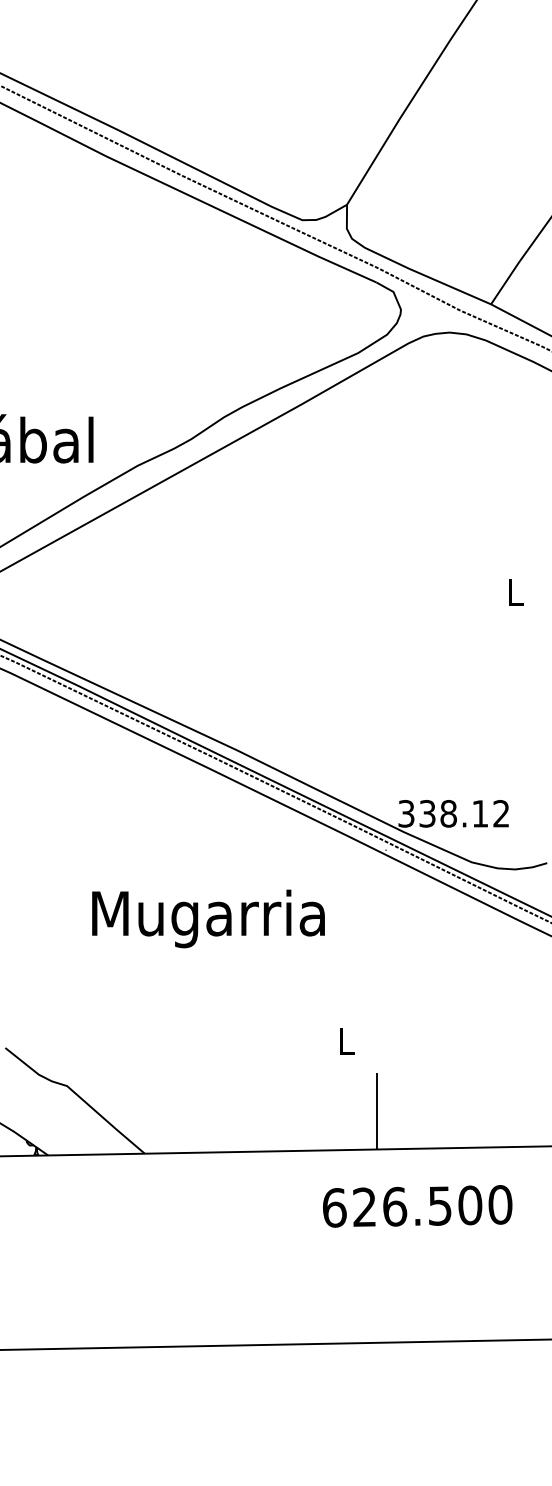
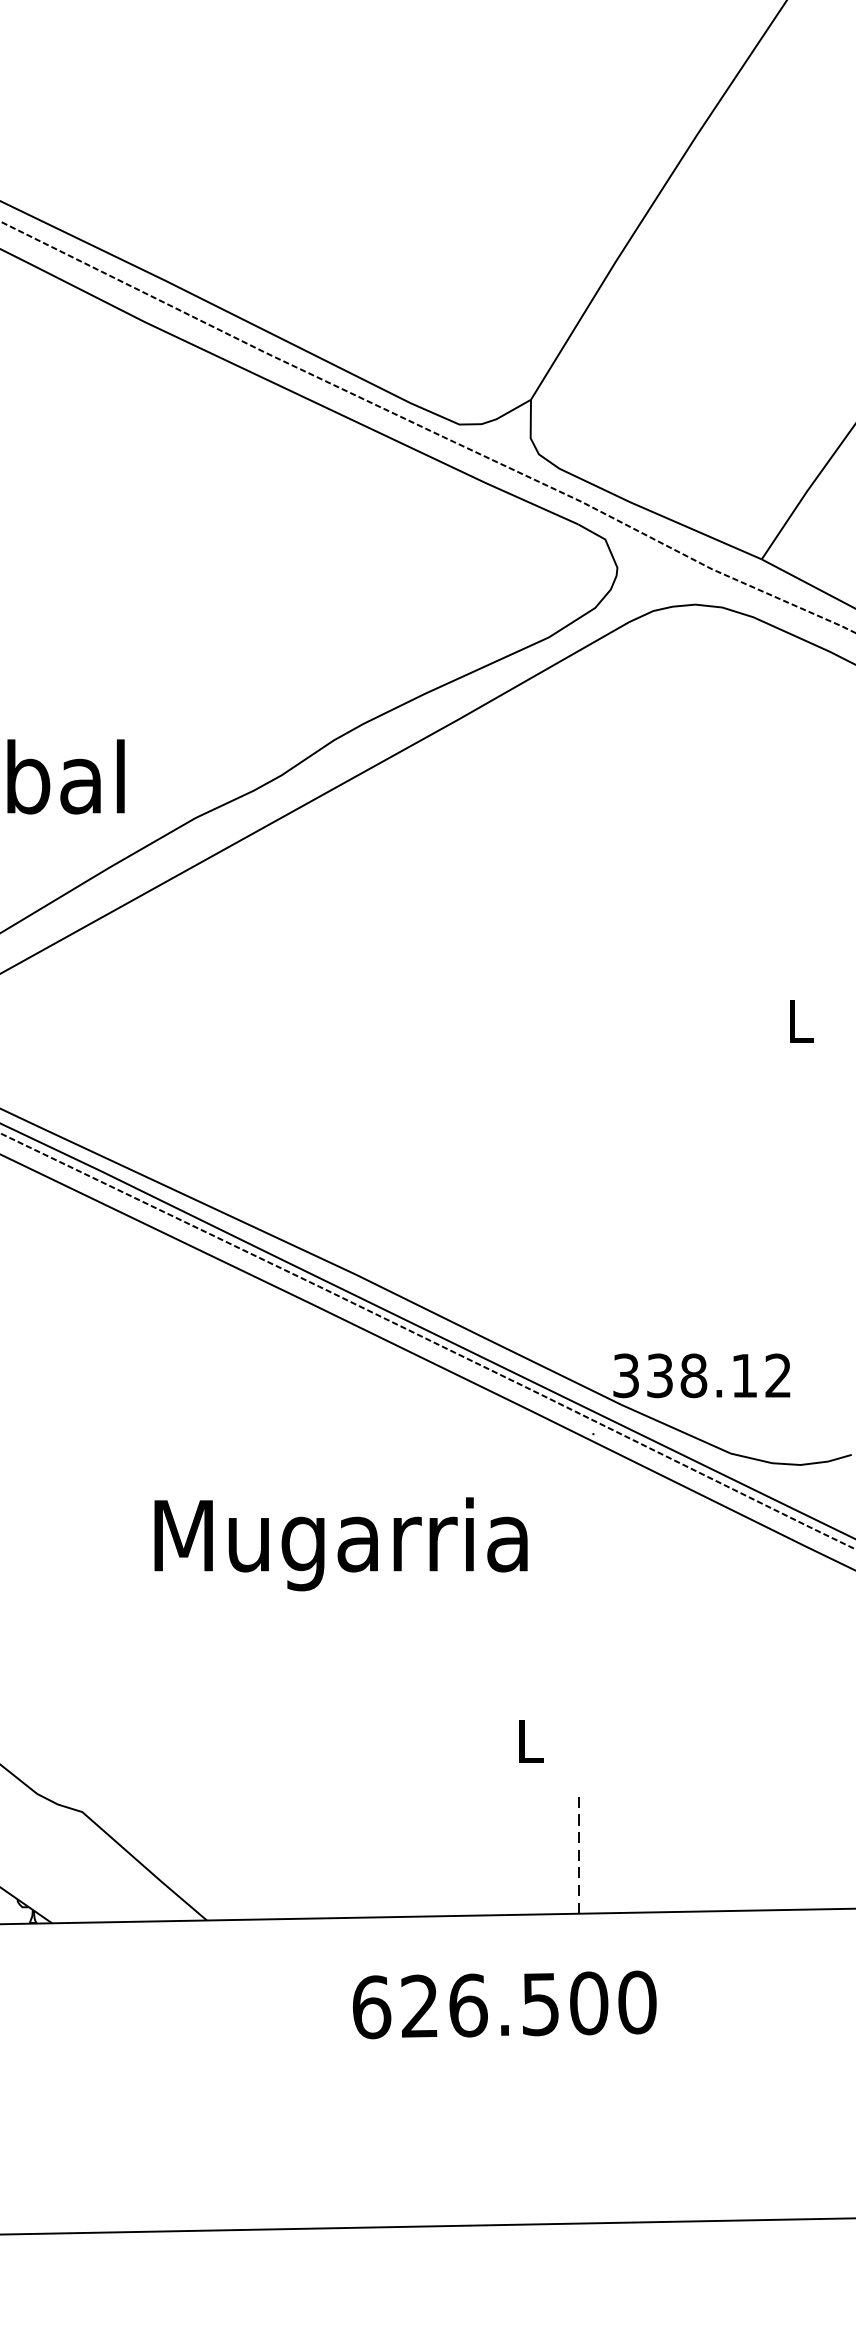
text: (208, 918) -> (341, 1543), moved
line: (377, 1110) -> (579, 1851), solid -> dashed
text: (417, 1206) -> (504, 2005), moved

